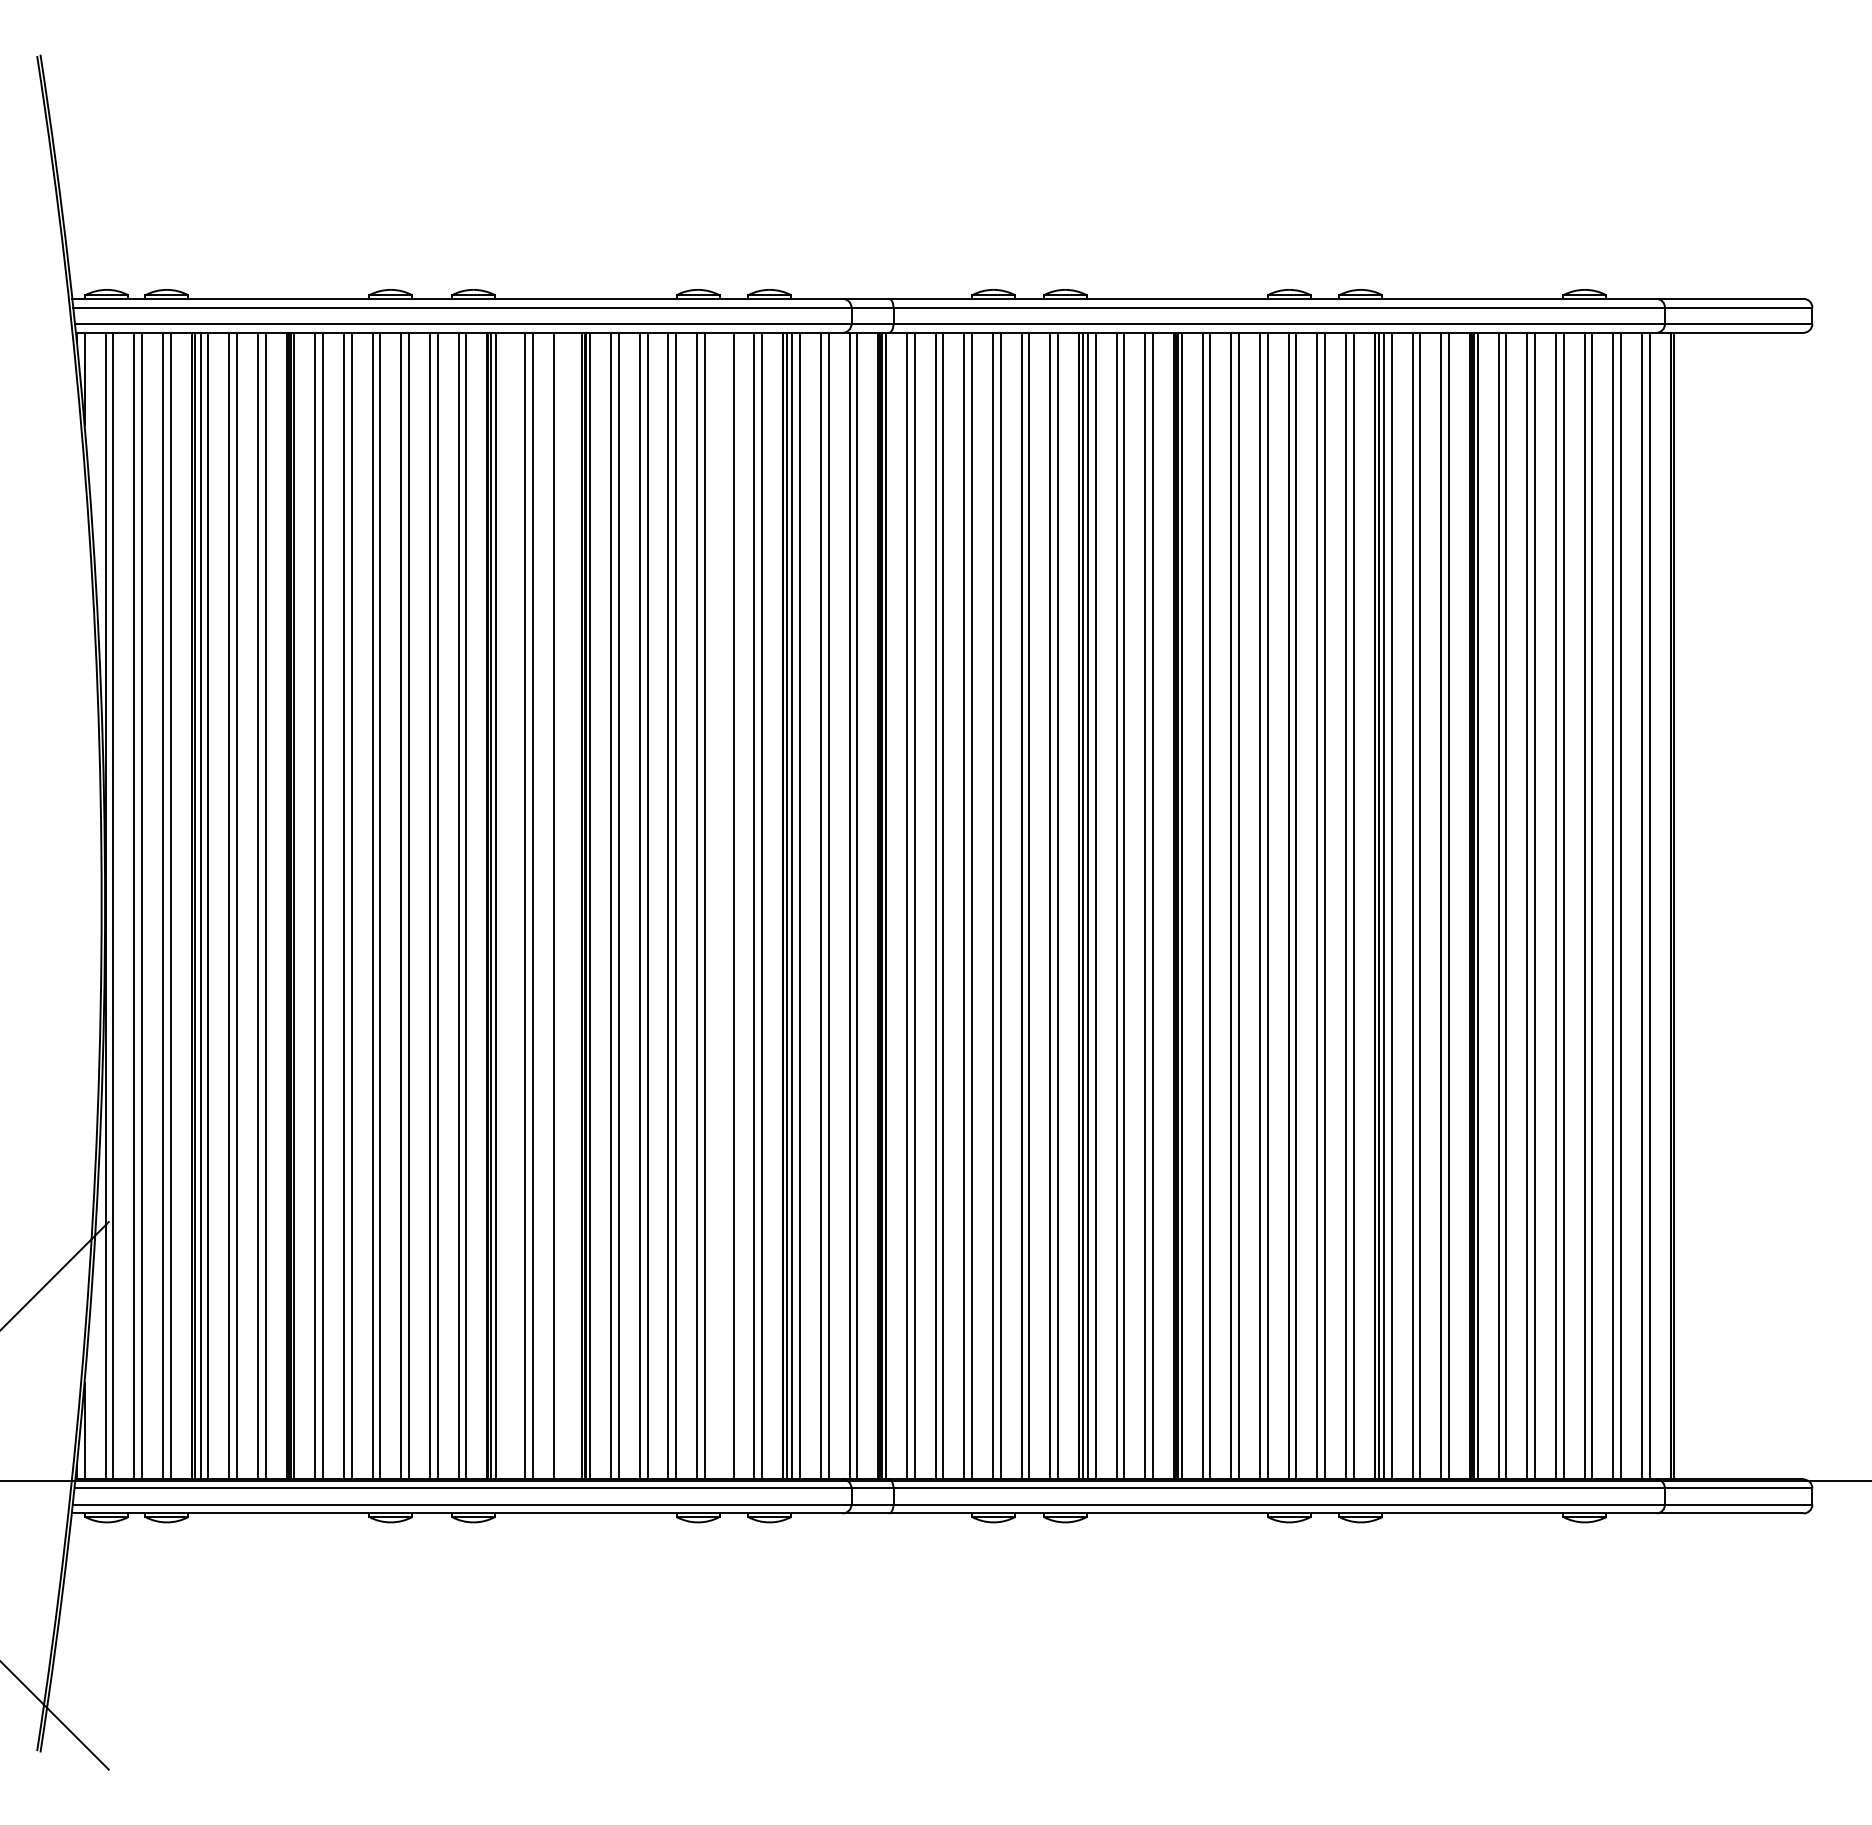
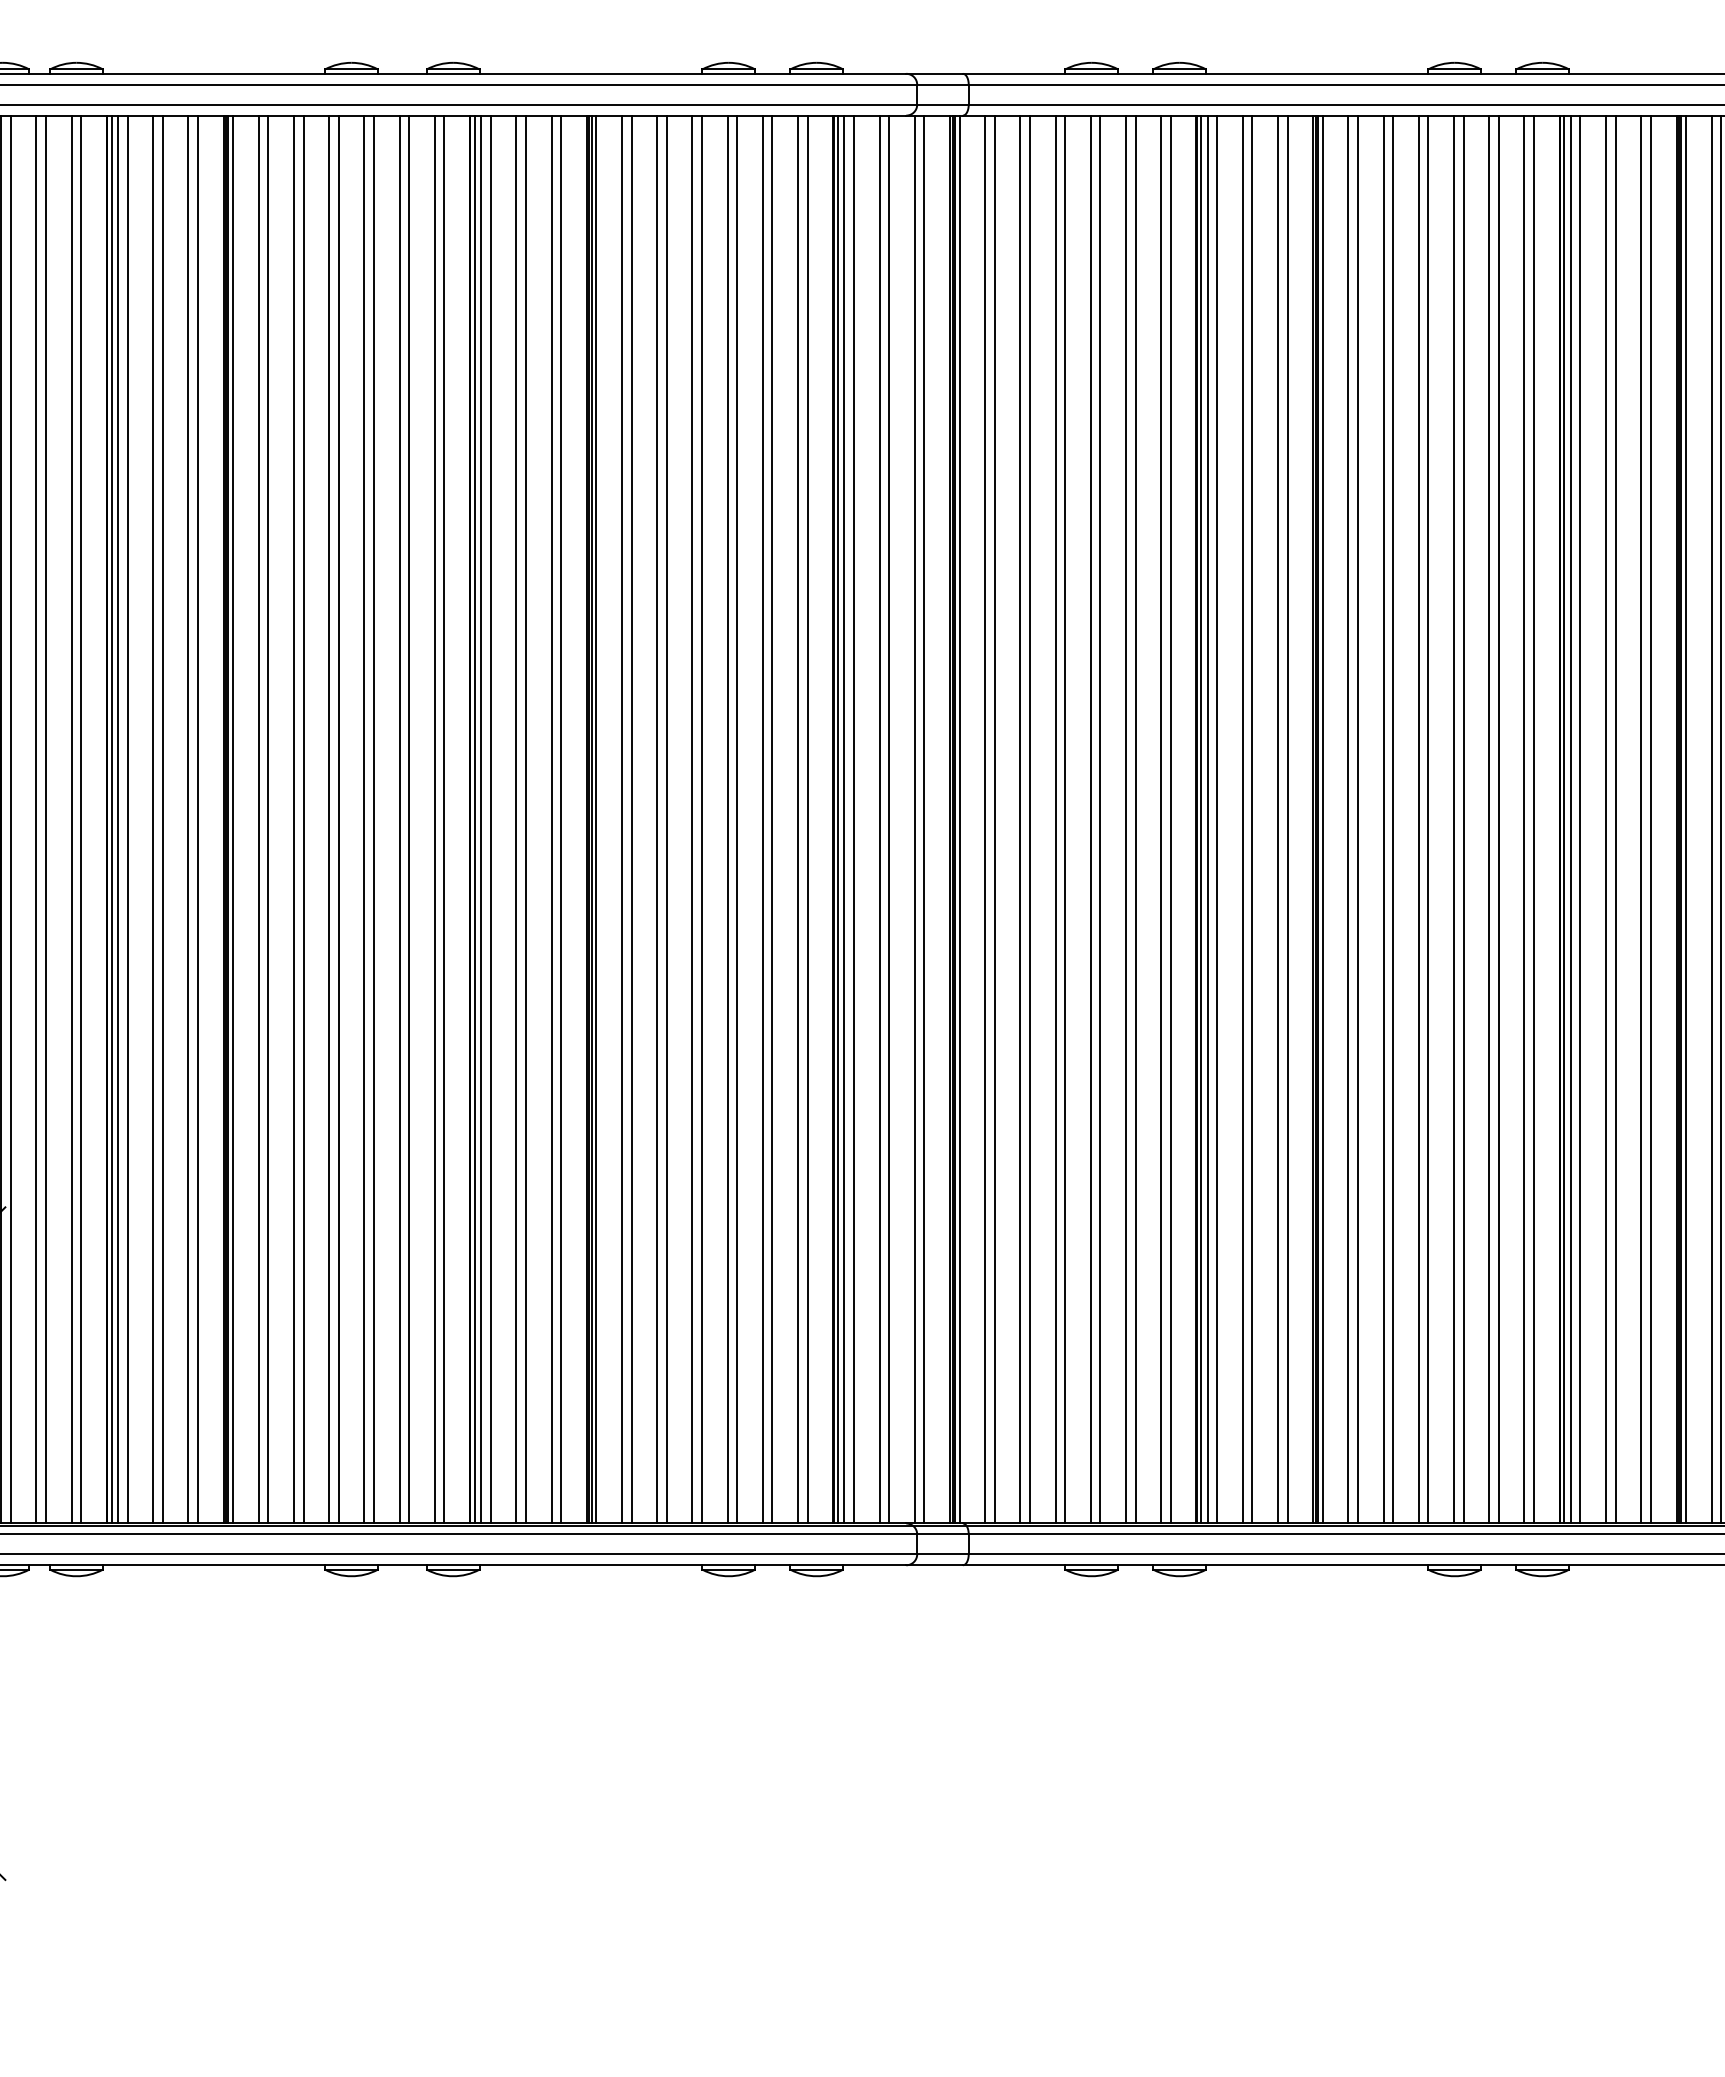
line: (504, 905) -> (491, 818), added
line: (561, 905) -> (561, 818), added
line: (725, 905) -> (762, 818), added

